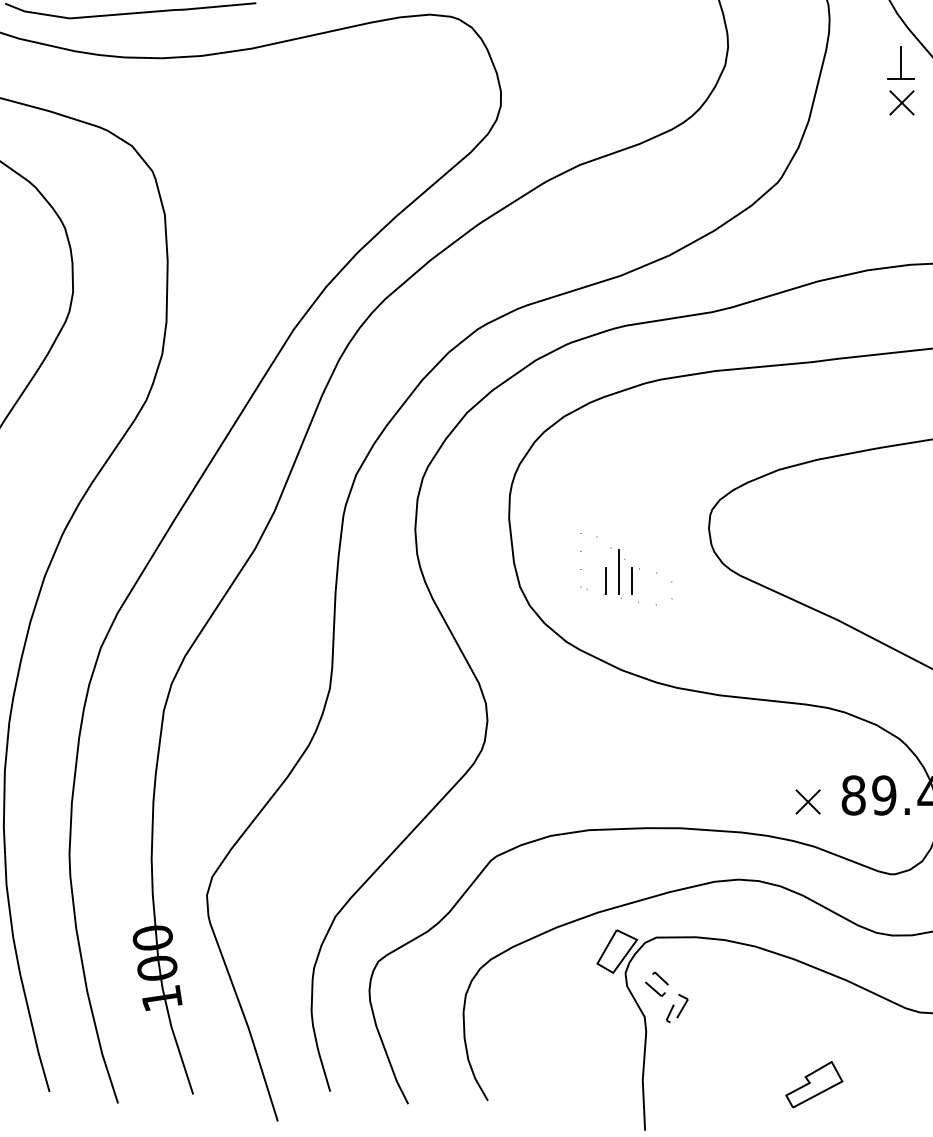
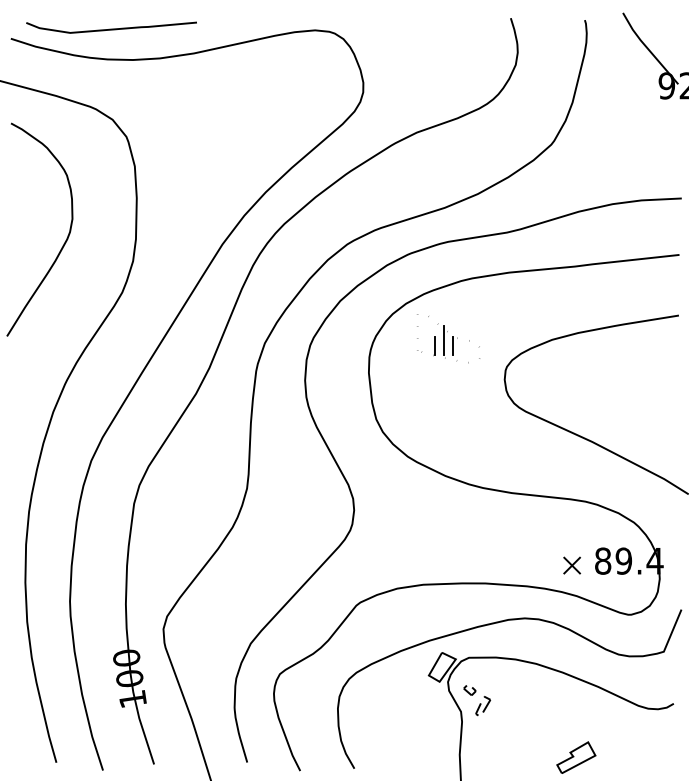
part: (901, 81) -> (635, 75), removed
part: (626, 569) -> (448, 338), moved
part: (657, 984) -> (469, 689), size x0.7

